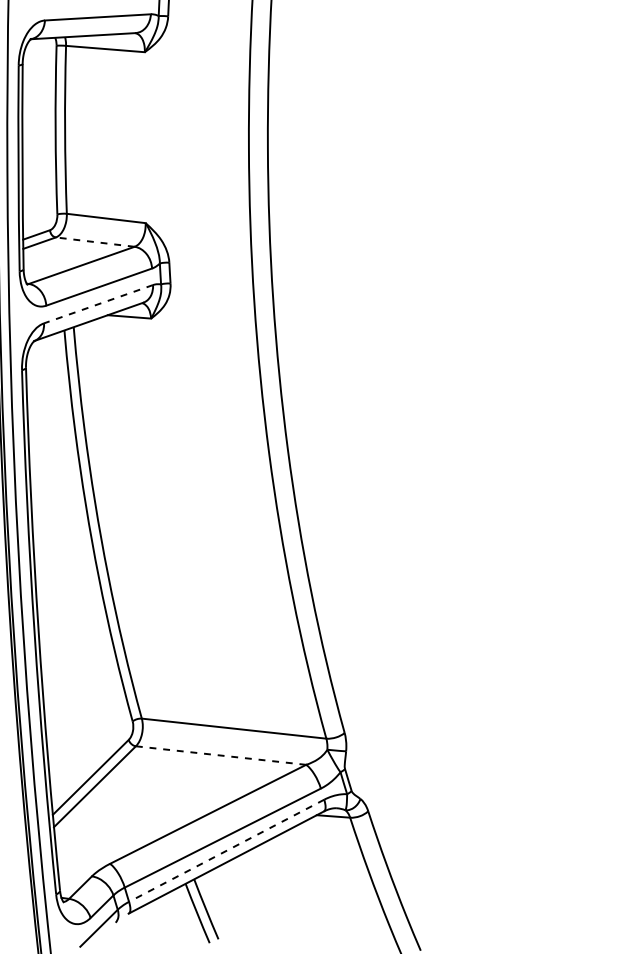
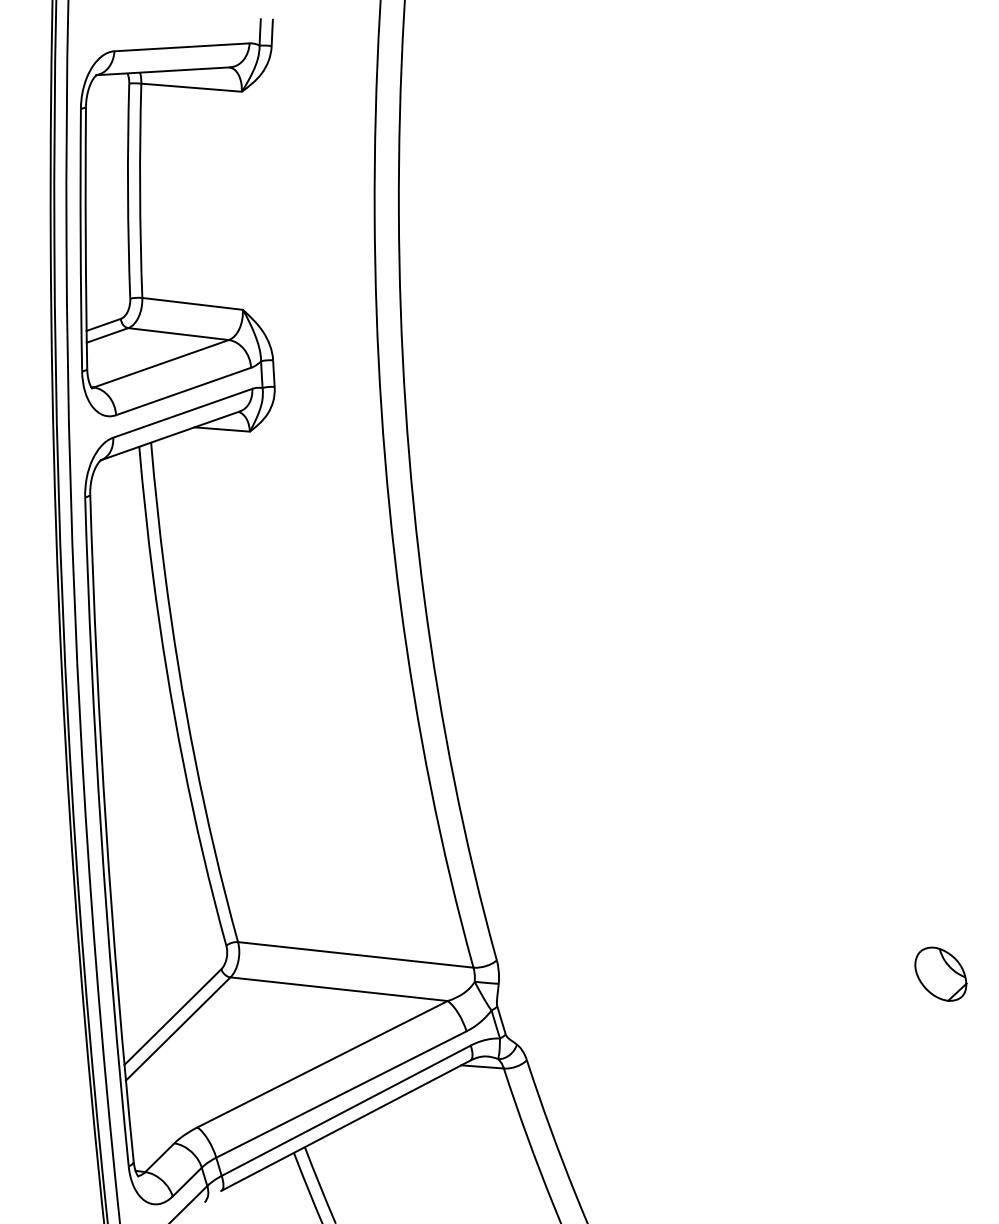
line: (95, 242) -> (178, 334), dashed -> solid
line: (98, 304) -> (182, 413), dashed -> solid
line: (221, 755) -> (339, 989), dashed -> solid
line: (226, 850) -> (346, 1110), dashed -> solid

